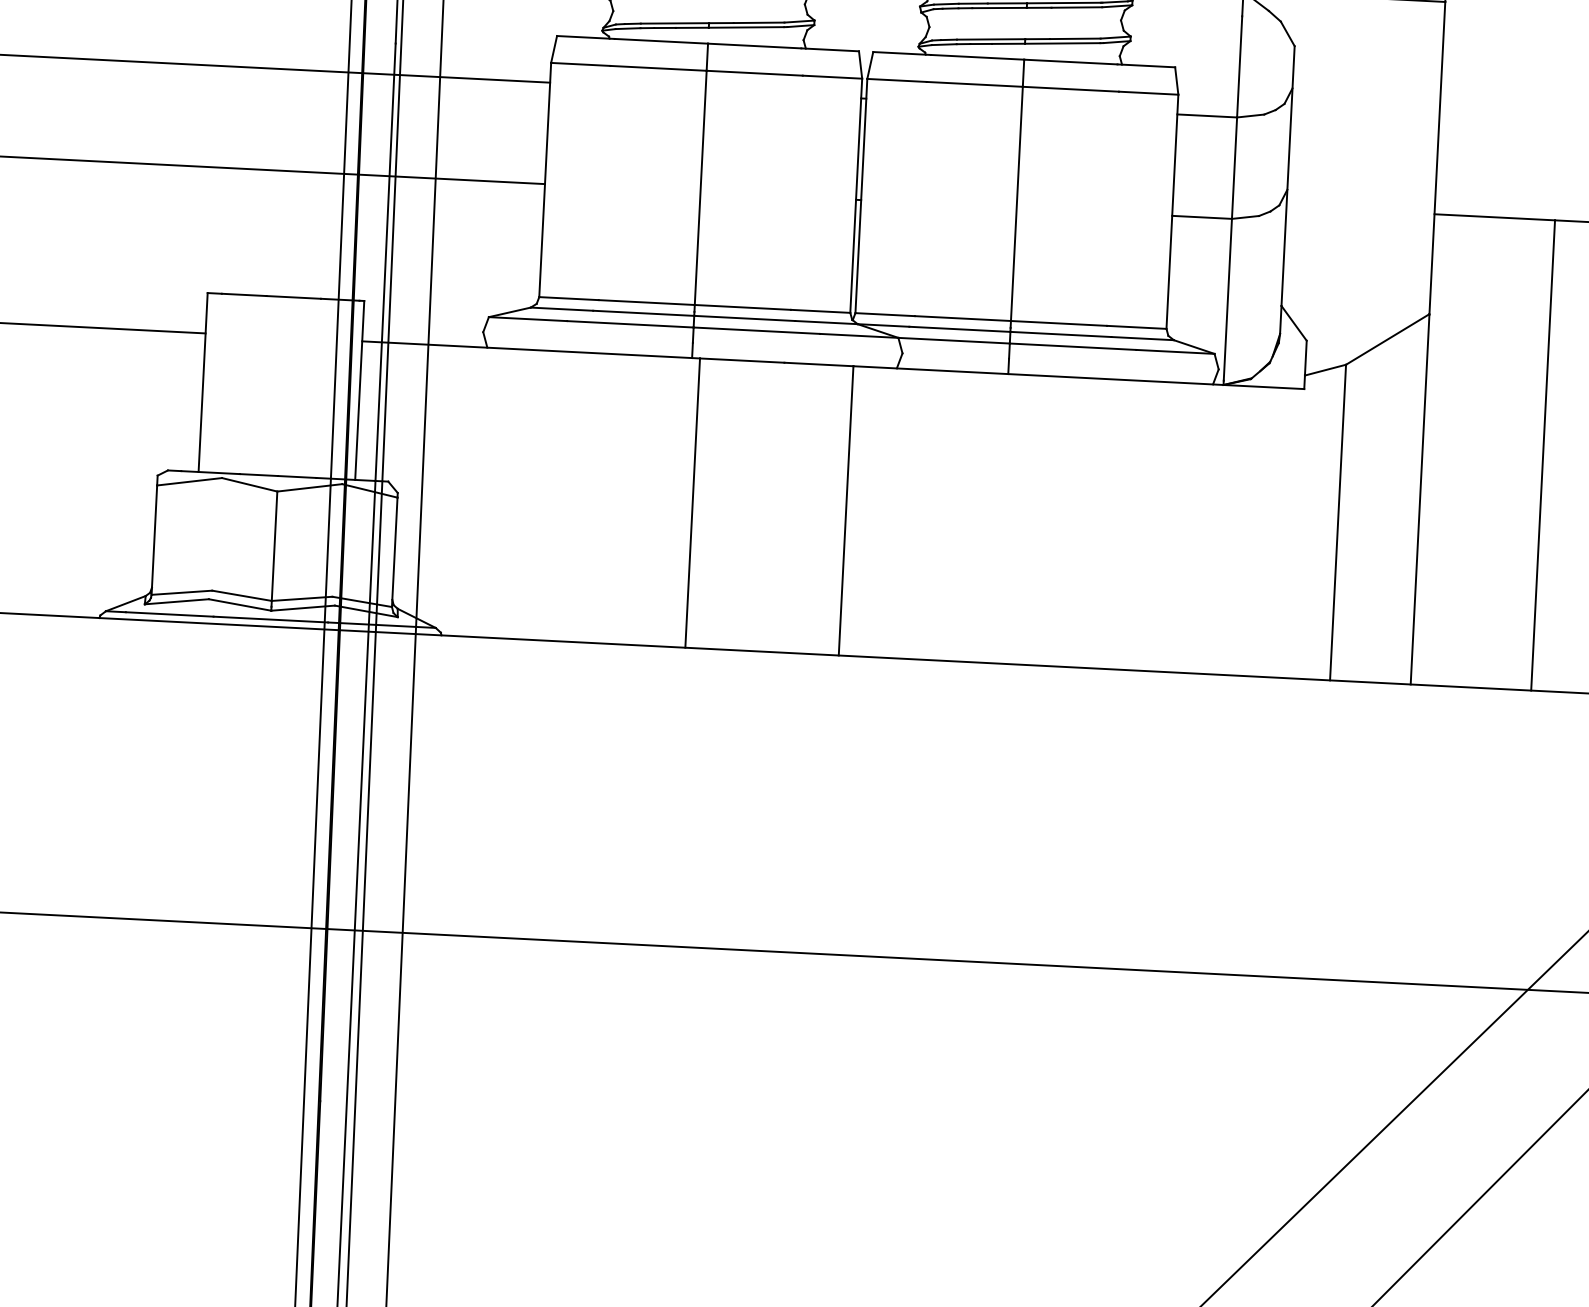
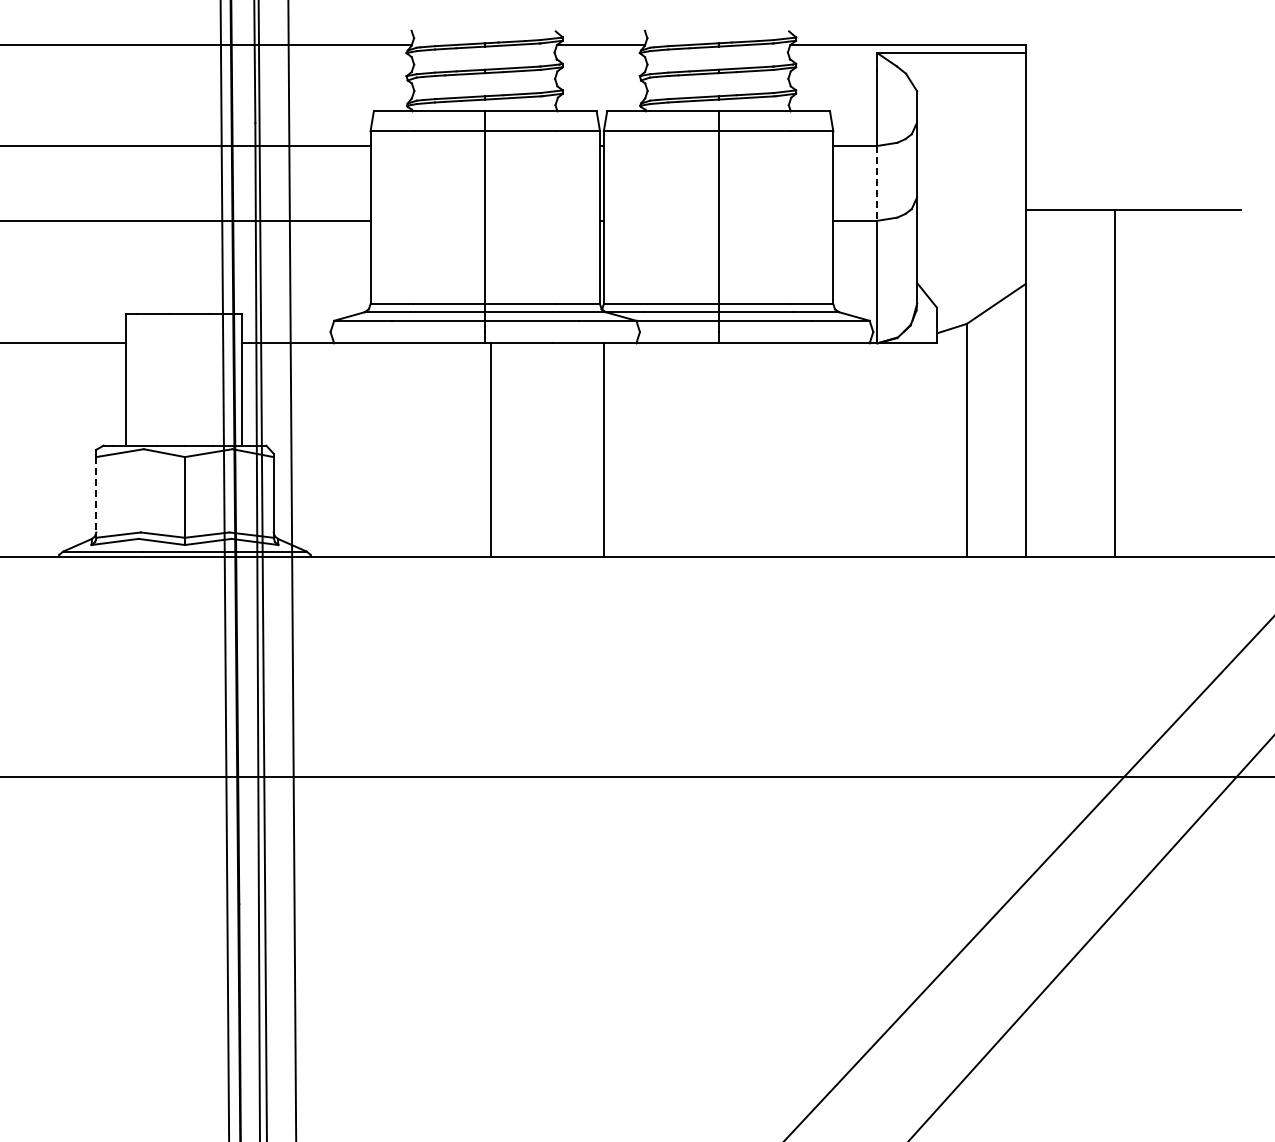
line: (1234, 168) -> (877, 183), solid -> dashed
line: (154, 540) -> (96, 497), solid -> dashed

